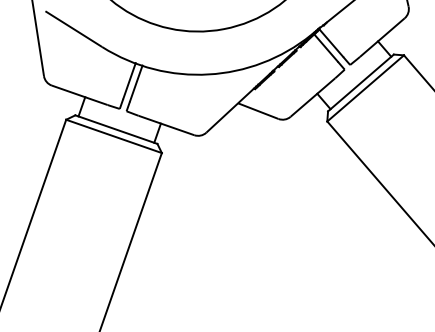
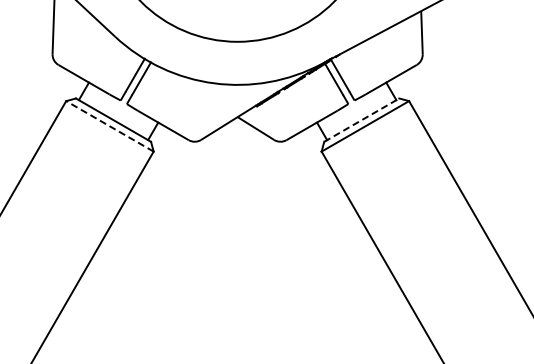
line: (361, 82) -> (362, 119), solid -> dashed
line: (113, 136) -> (109, 126), solid -> dashed

